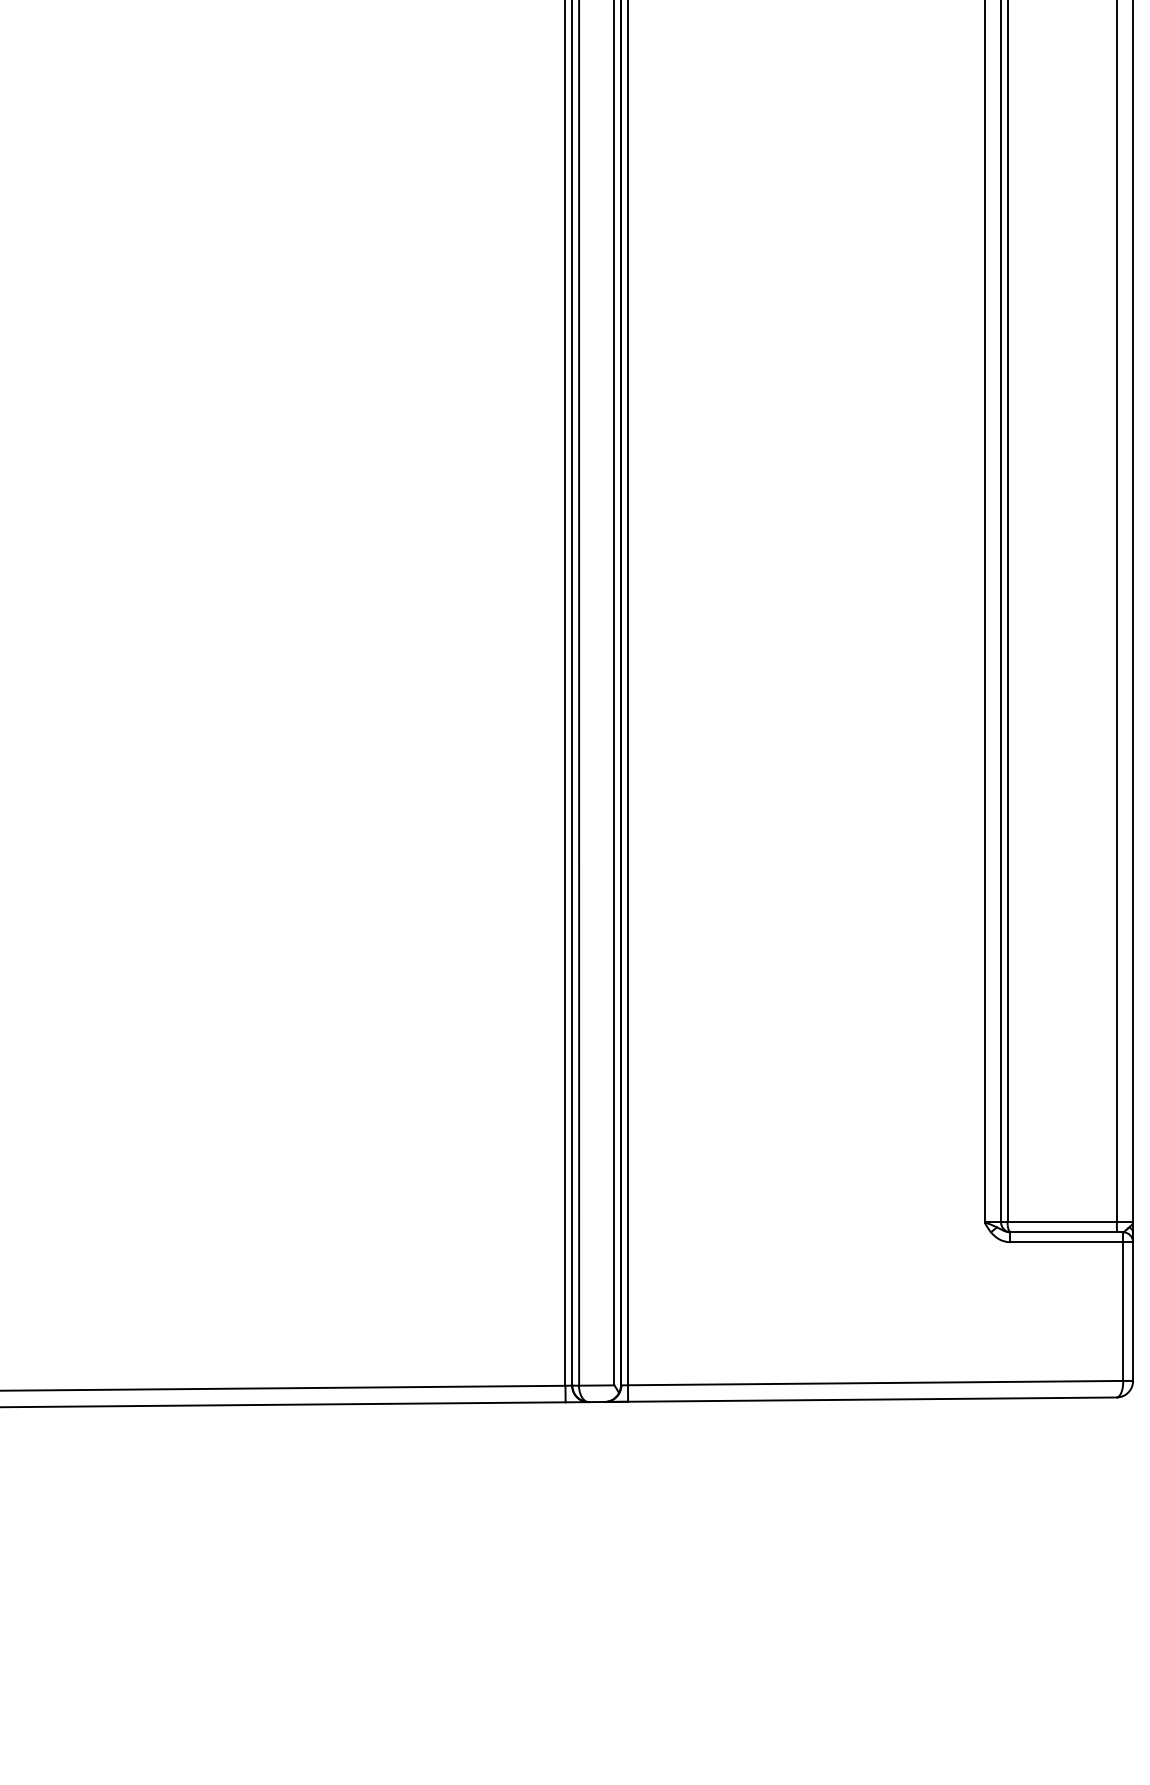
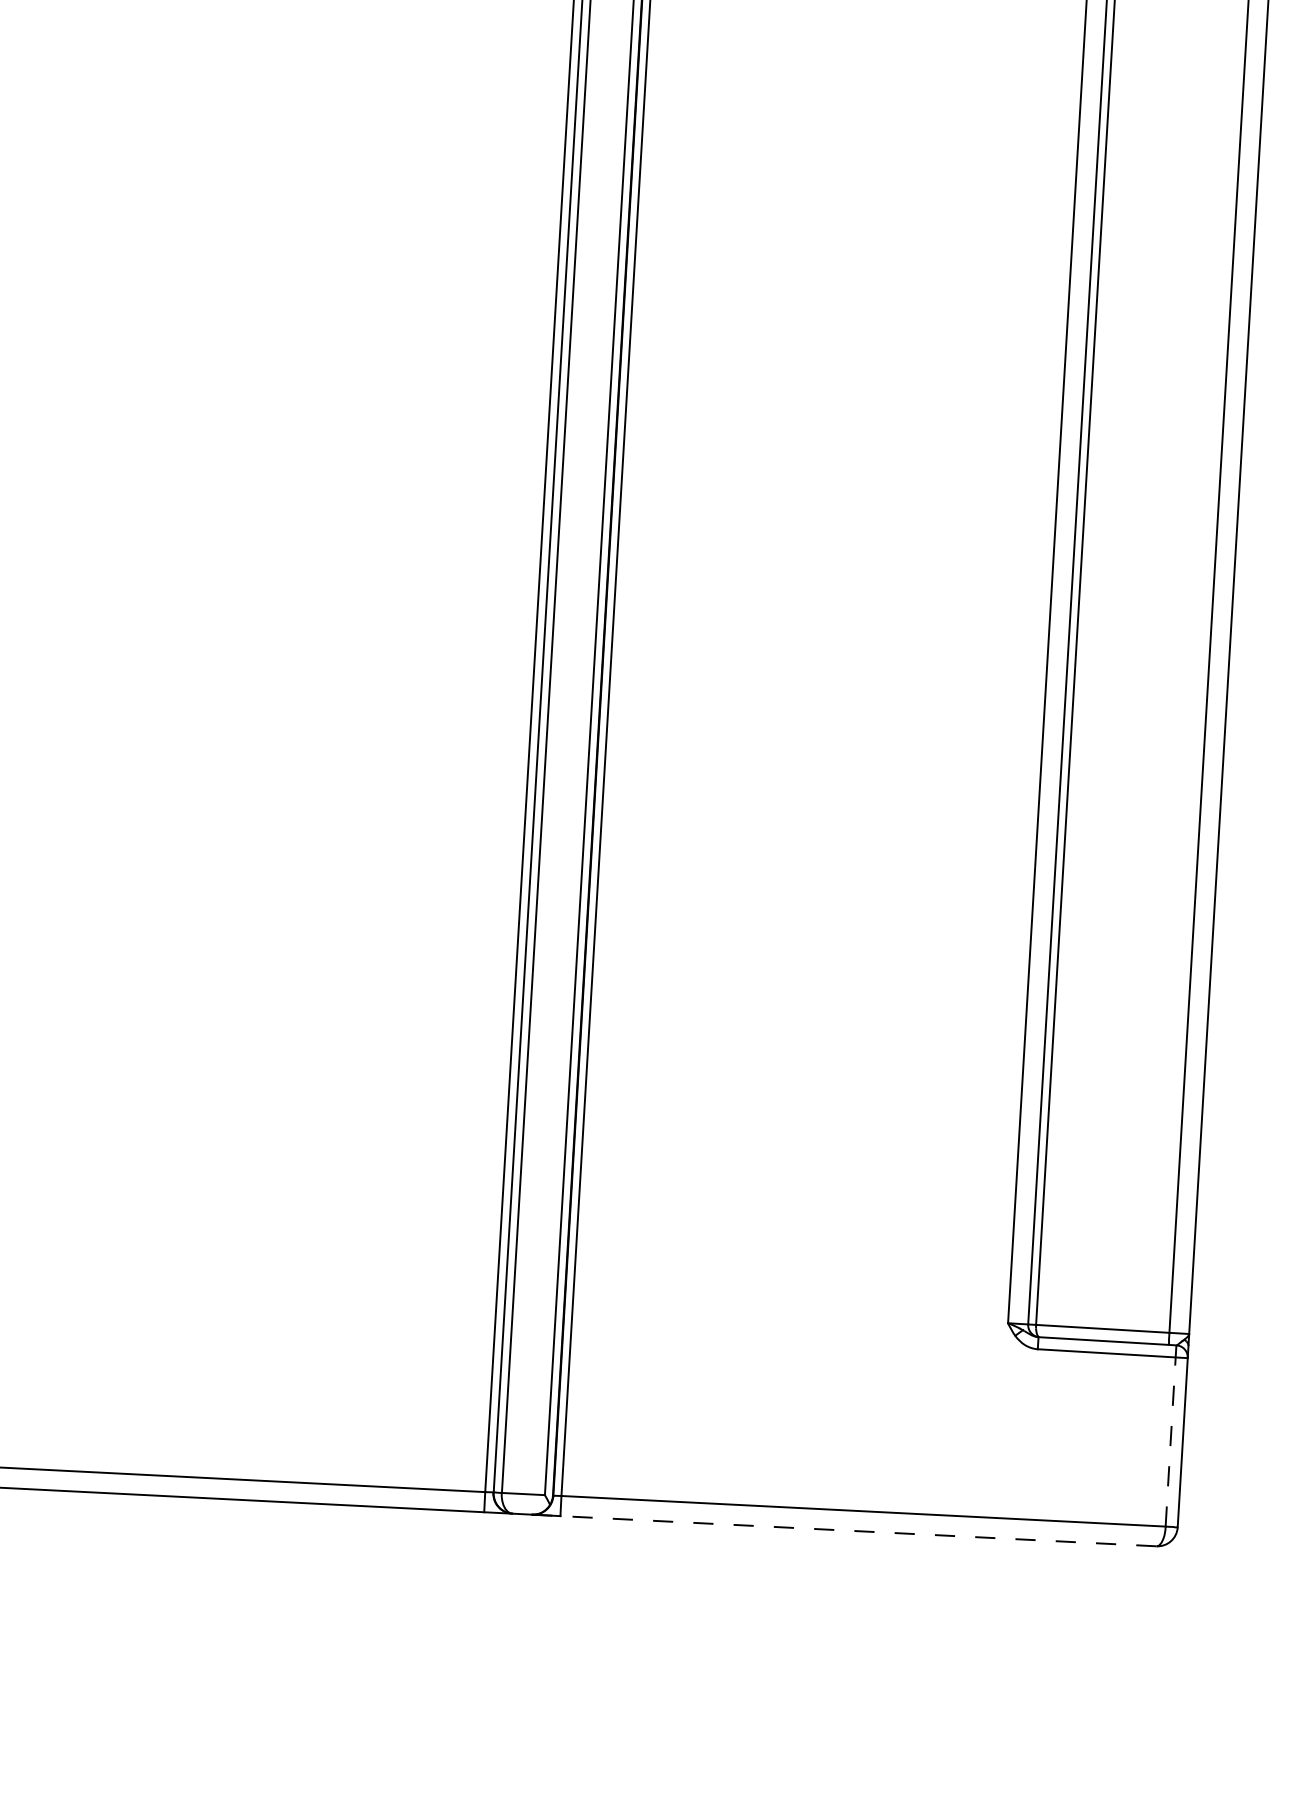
line: (1123, 1306) -> (1171, 1435), solid -> dashed
line: (860, 1399) -> (843, 1530), solid -> dashed

